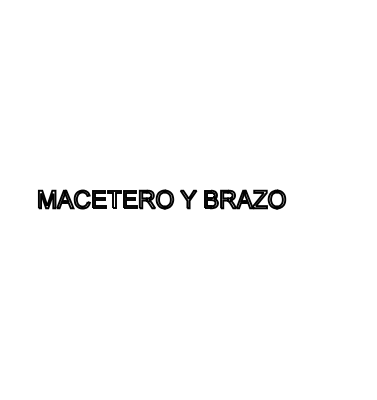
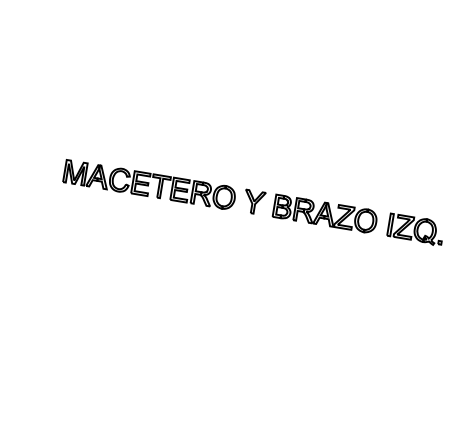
part: (316, 199) -> (415, 229), added

